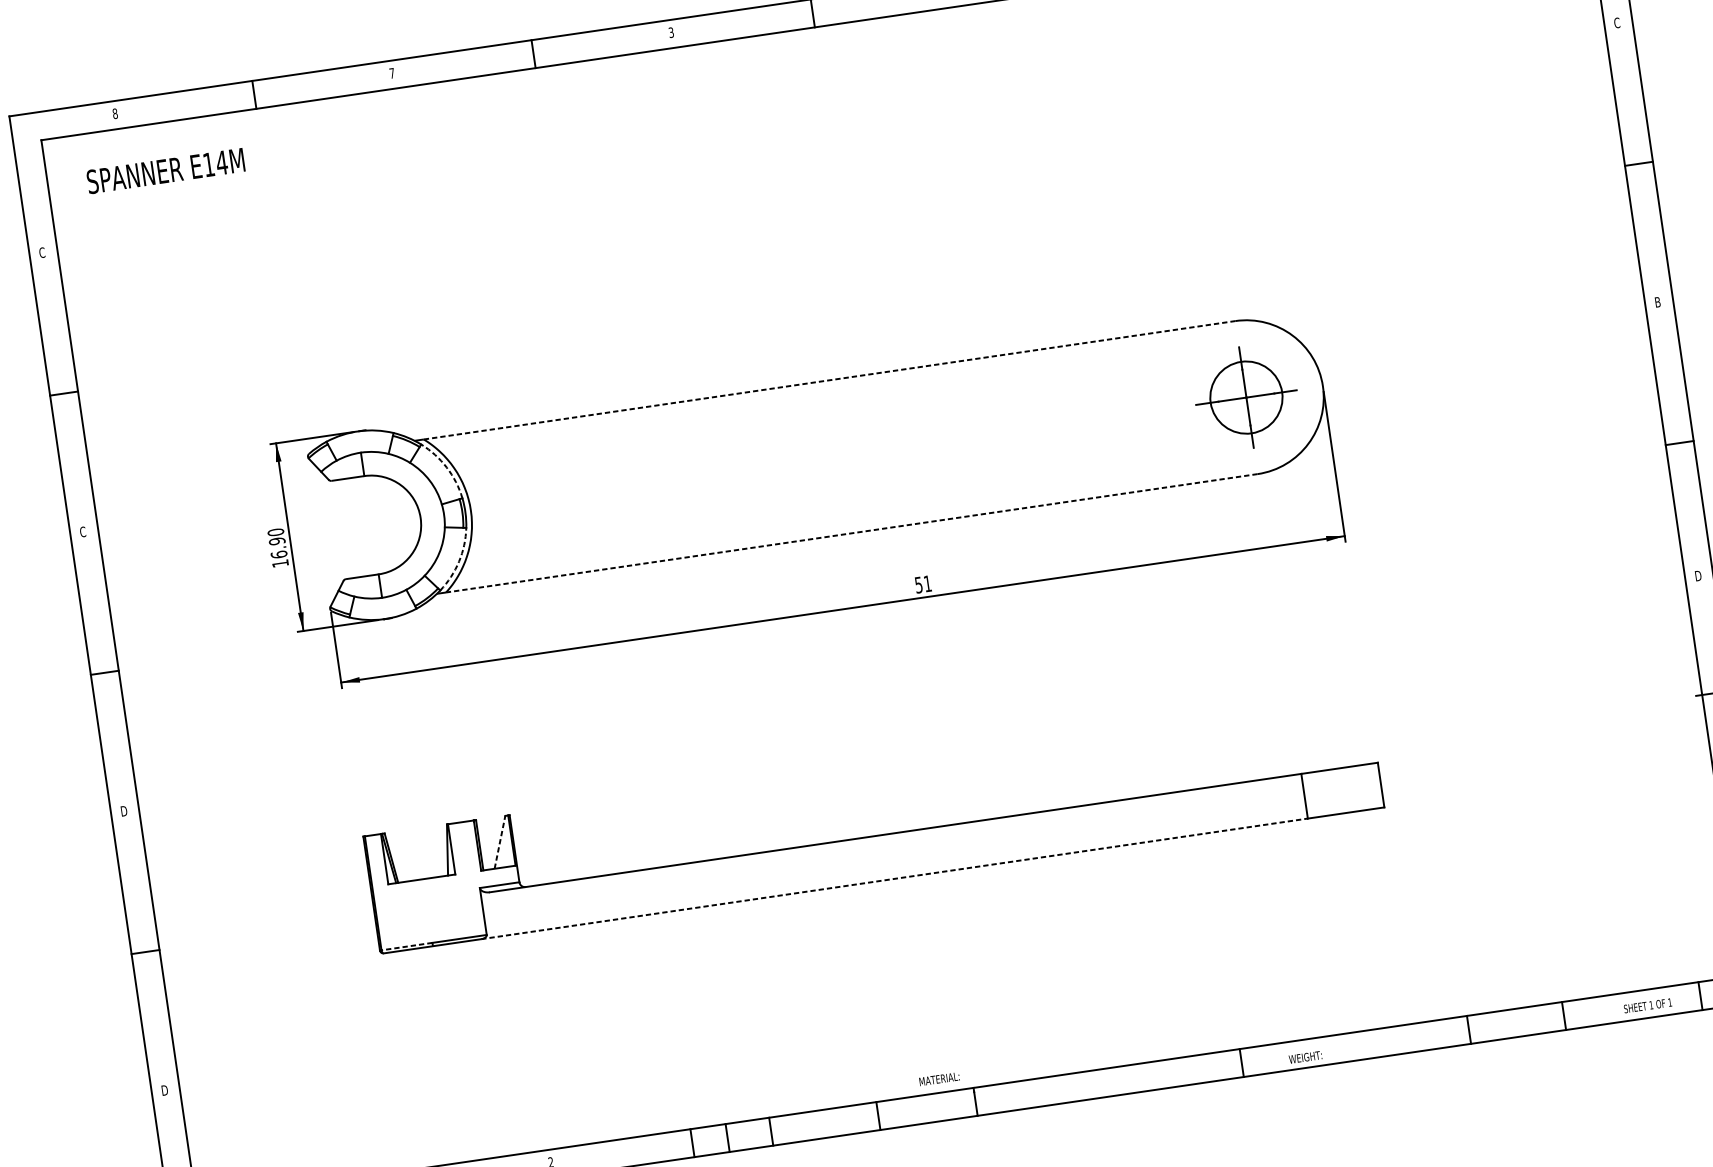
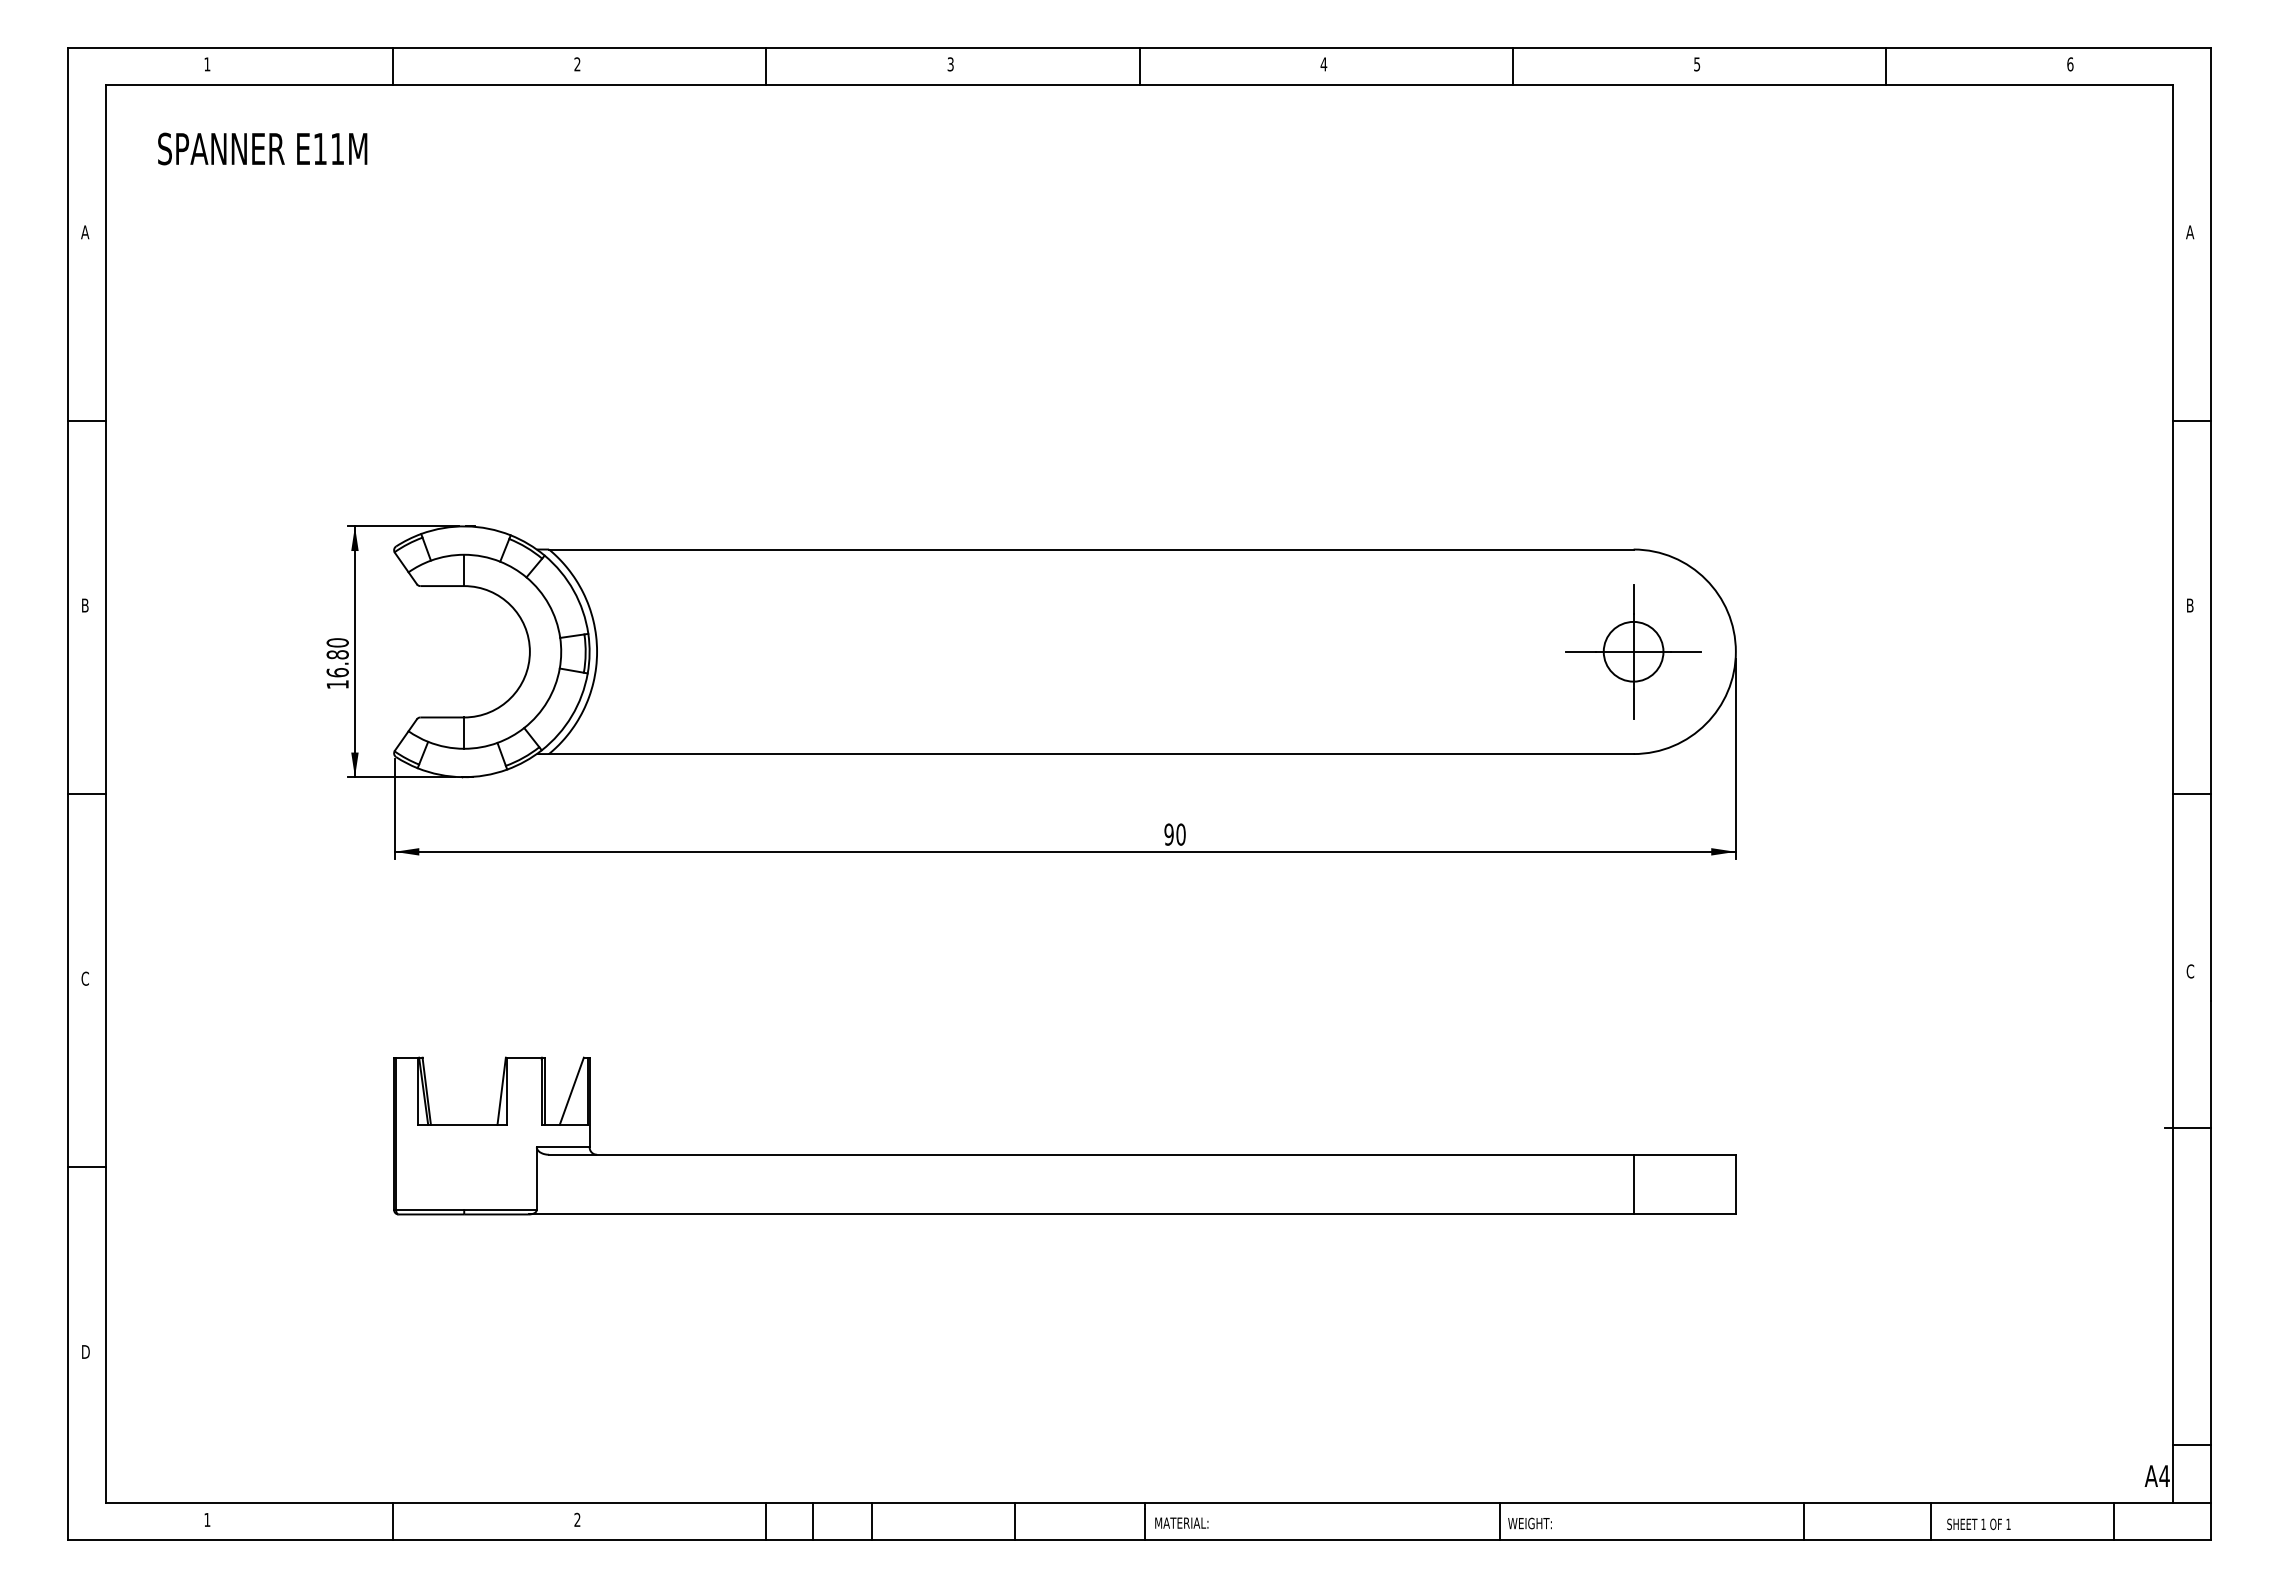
text: (1617, 23) -> (2190, 232), C -> A
text: (392, 73) -> (577, 64), 7 -> 2
text: (115, 113) -> (207, 64), 8 -> 1
text: (221, 162) -> (337, 148), E14M -> E11M
text: (42, 252) -> (85, 232), C -> A
line: (829, 380) -> (1091, 549), dashed -> solid
circle: (1246, 397) -> (1633, 651), size x0.62
arc: (446, 467) -> (573, 590), dashed -> solid
text: (82, 532) -> (84, 605), C -> B
line: (851, 533) -> (1090, 754), dashed -> solid
text: (277, 541) -> (337, 654), 16.90 -> 16.80
arc: (458, 561) -> (571, 716), dashed -> solid
text: (1697, 576) -> (2190, 971), D -> C
text: (922, 584) -> (1174, 834), 51 -> 90
text: (123, 811) -> (85, 978), D -> C
line: (499, 842) -> (571, 1091), dashed -> solid
line: (894, 878) -> (1081, 1214), dashed -> solid
line: (406, 946) -> (429, 1209), dashed -> solid
text: (1647, 1005) -> (1978, 1524), moved
text: (1305, 1057) -> (1529, 1523), moved
text: (939, 1078) -> (1181, 1522), moved

